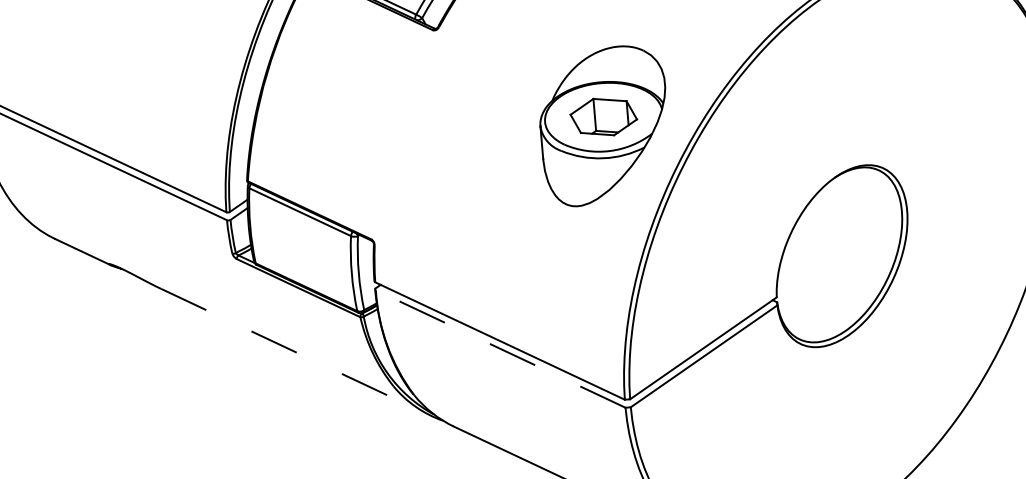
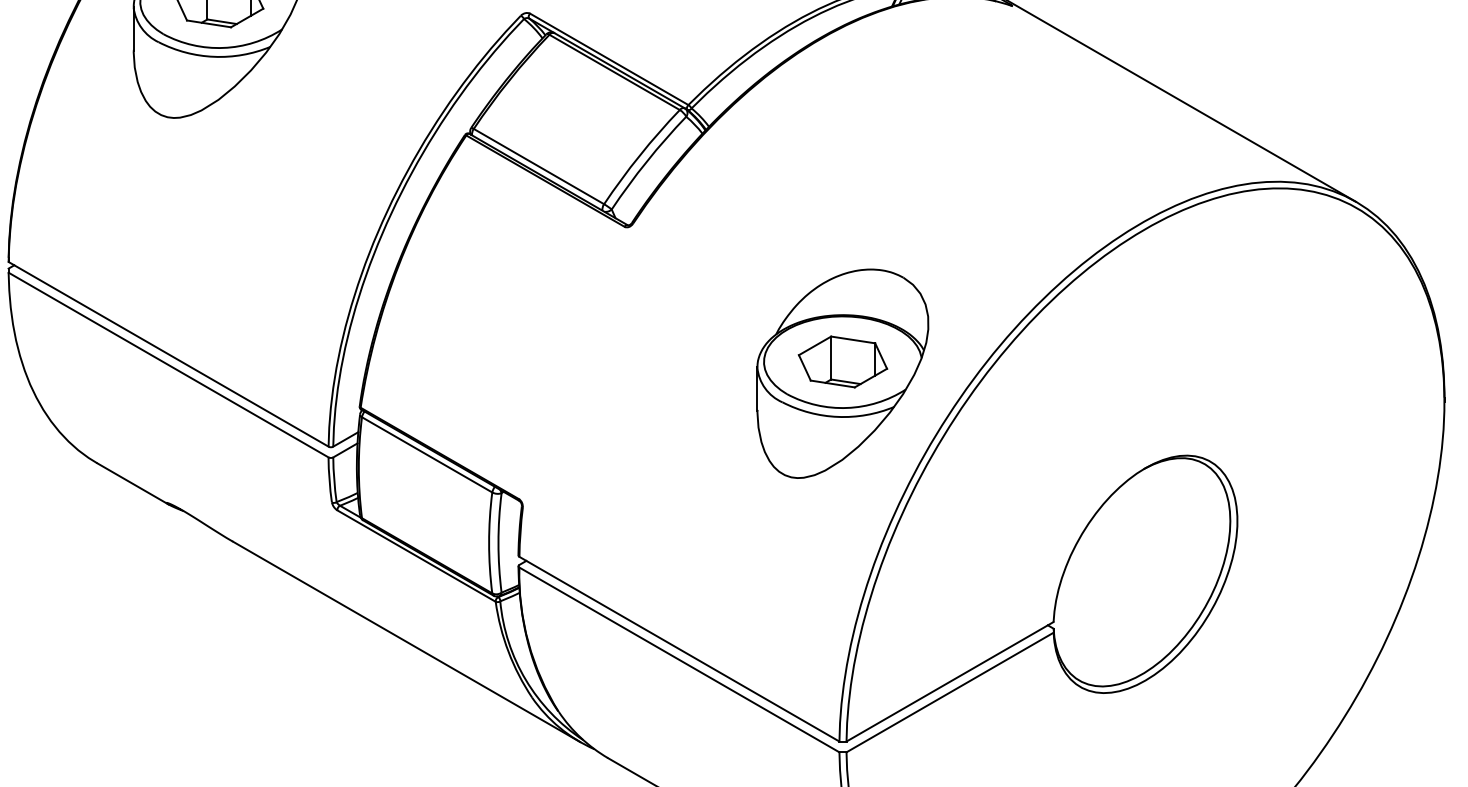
line: (500, 348) -> (679, 659), dashed -> solid
line: (296, 353) -> (406, 642), dashed -> solid

